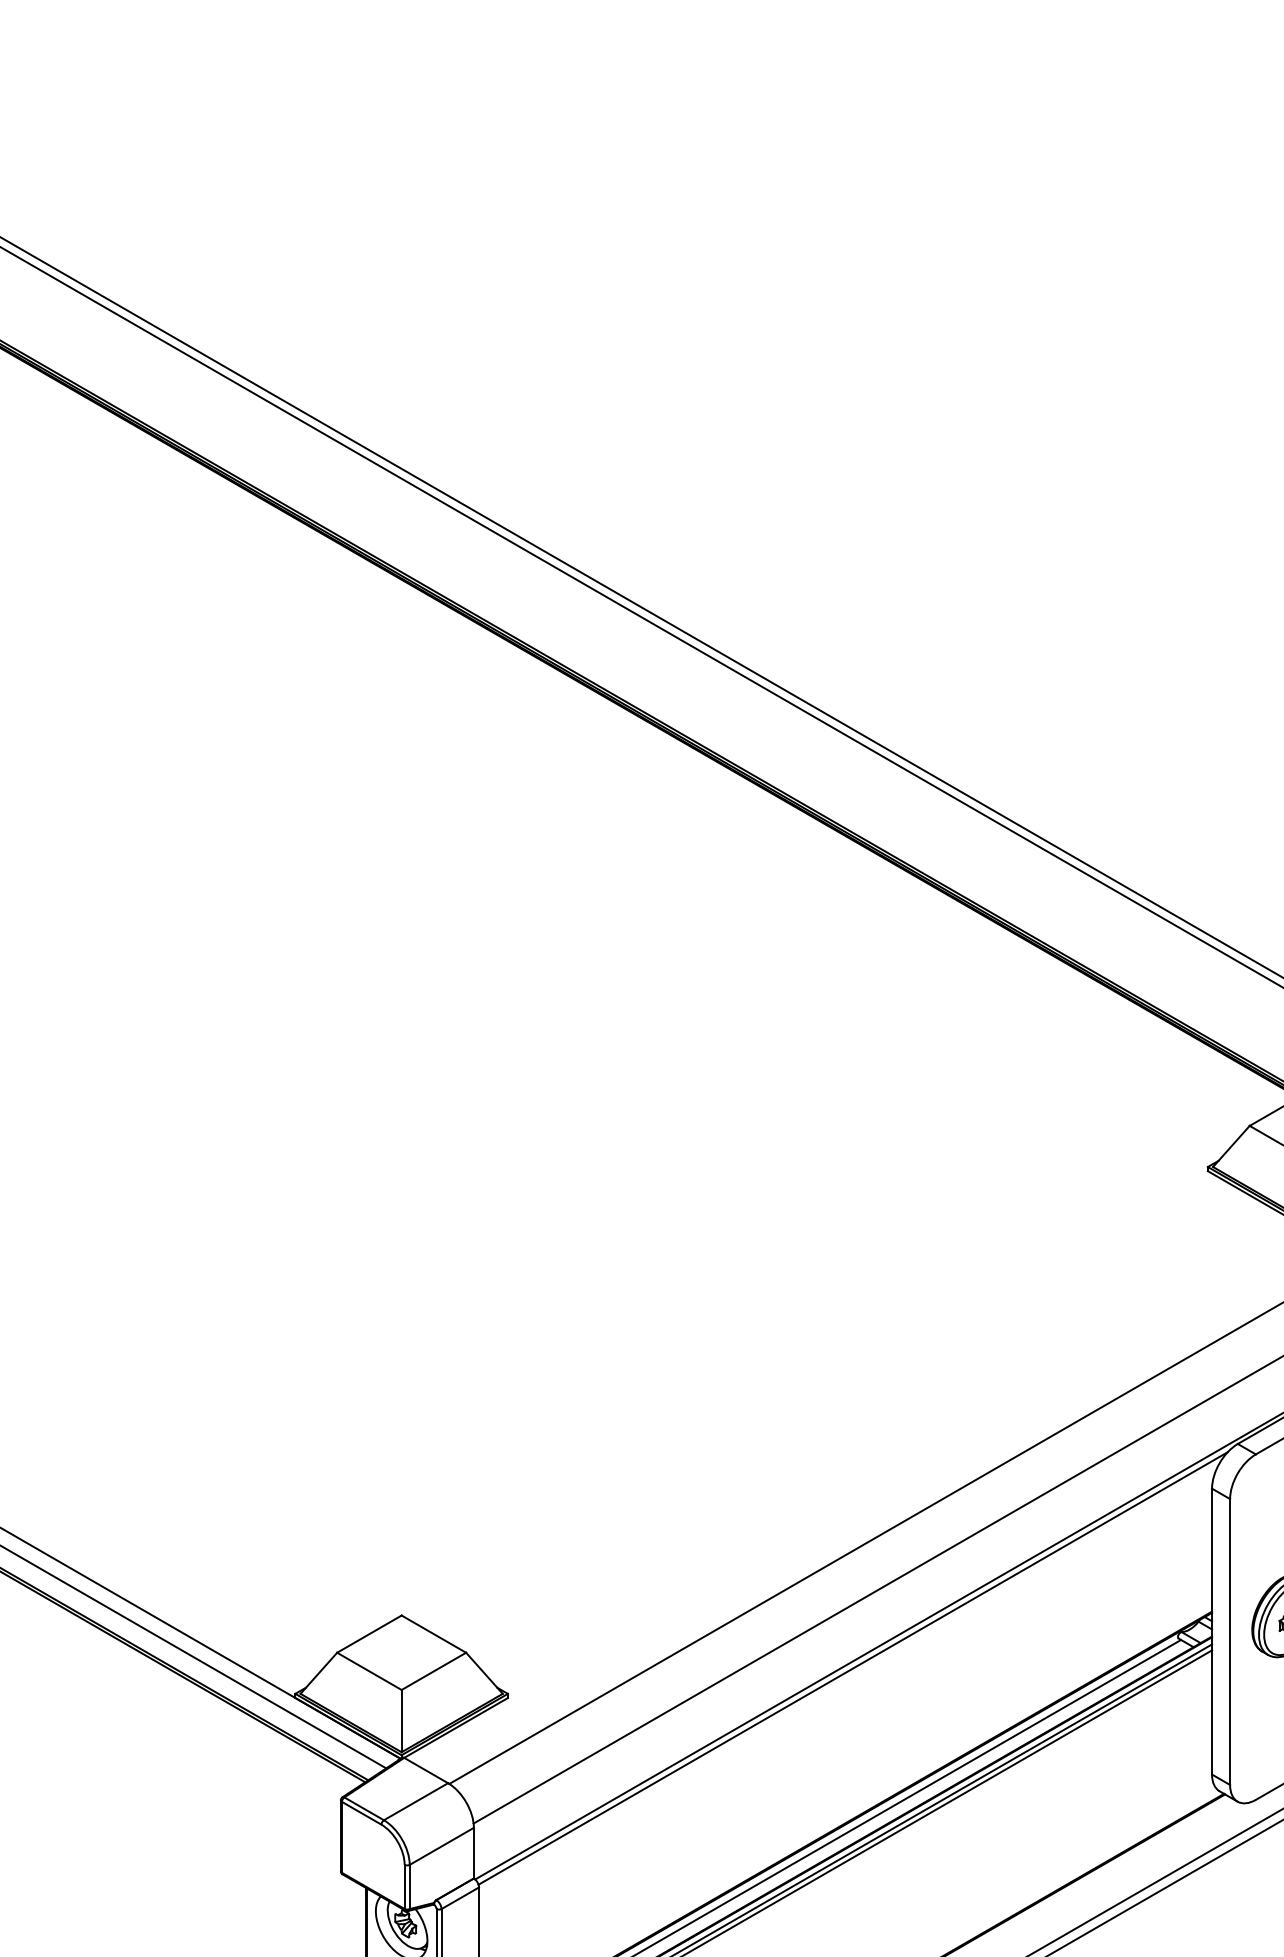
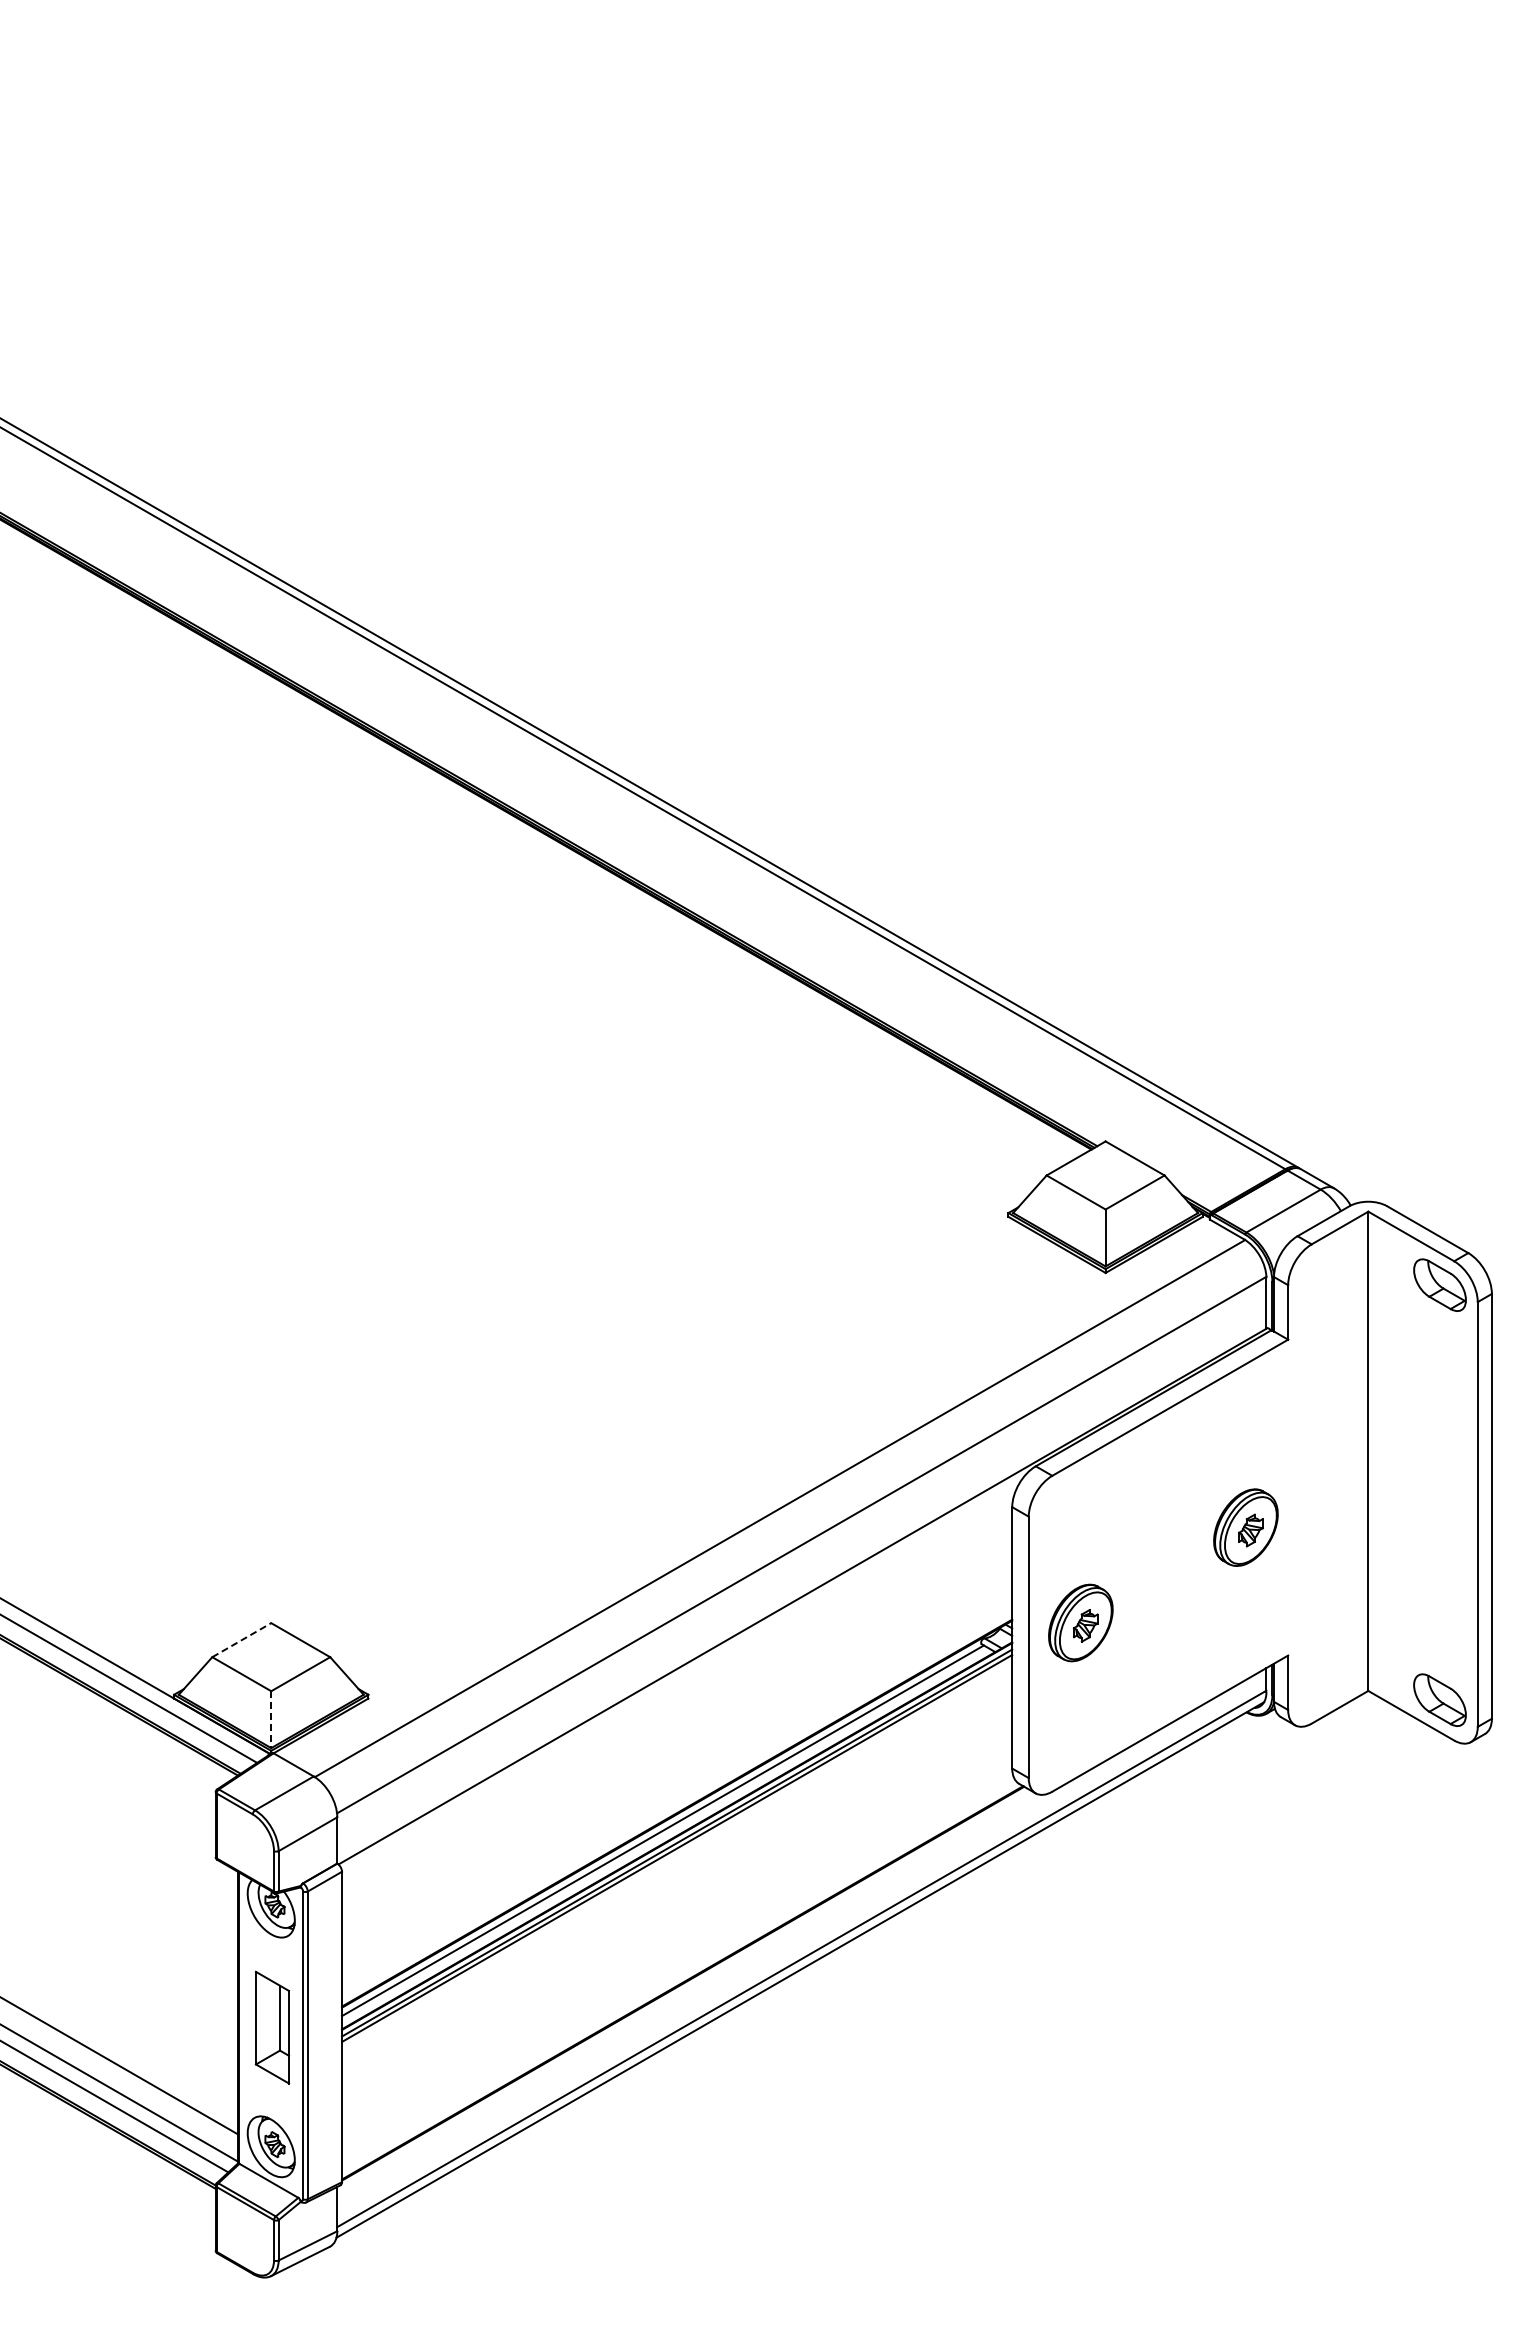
line: (370, 1633) -> (242, 1639), solid -> dashed
line: (852, 1668) -> (683, 1671), removed
line: (401, 1721) -> (271, 1720), solid -> dashed

